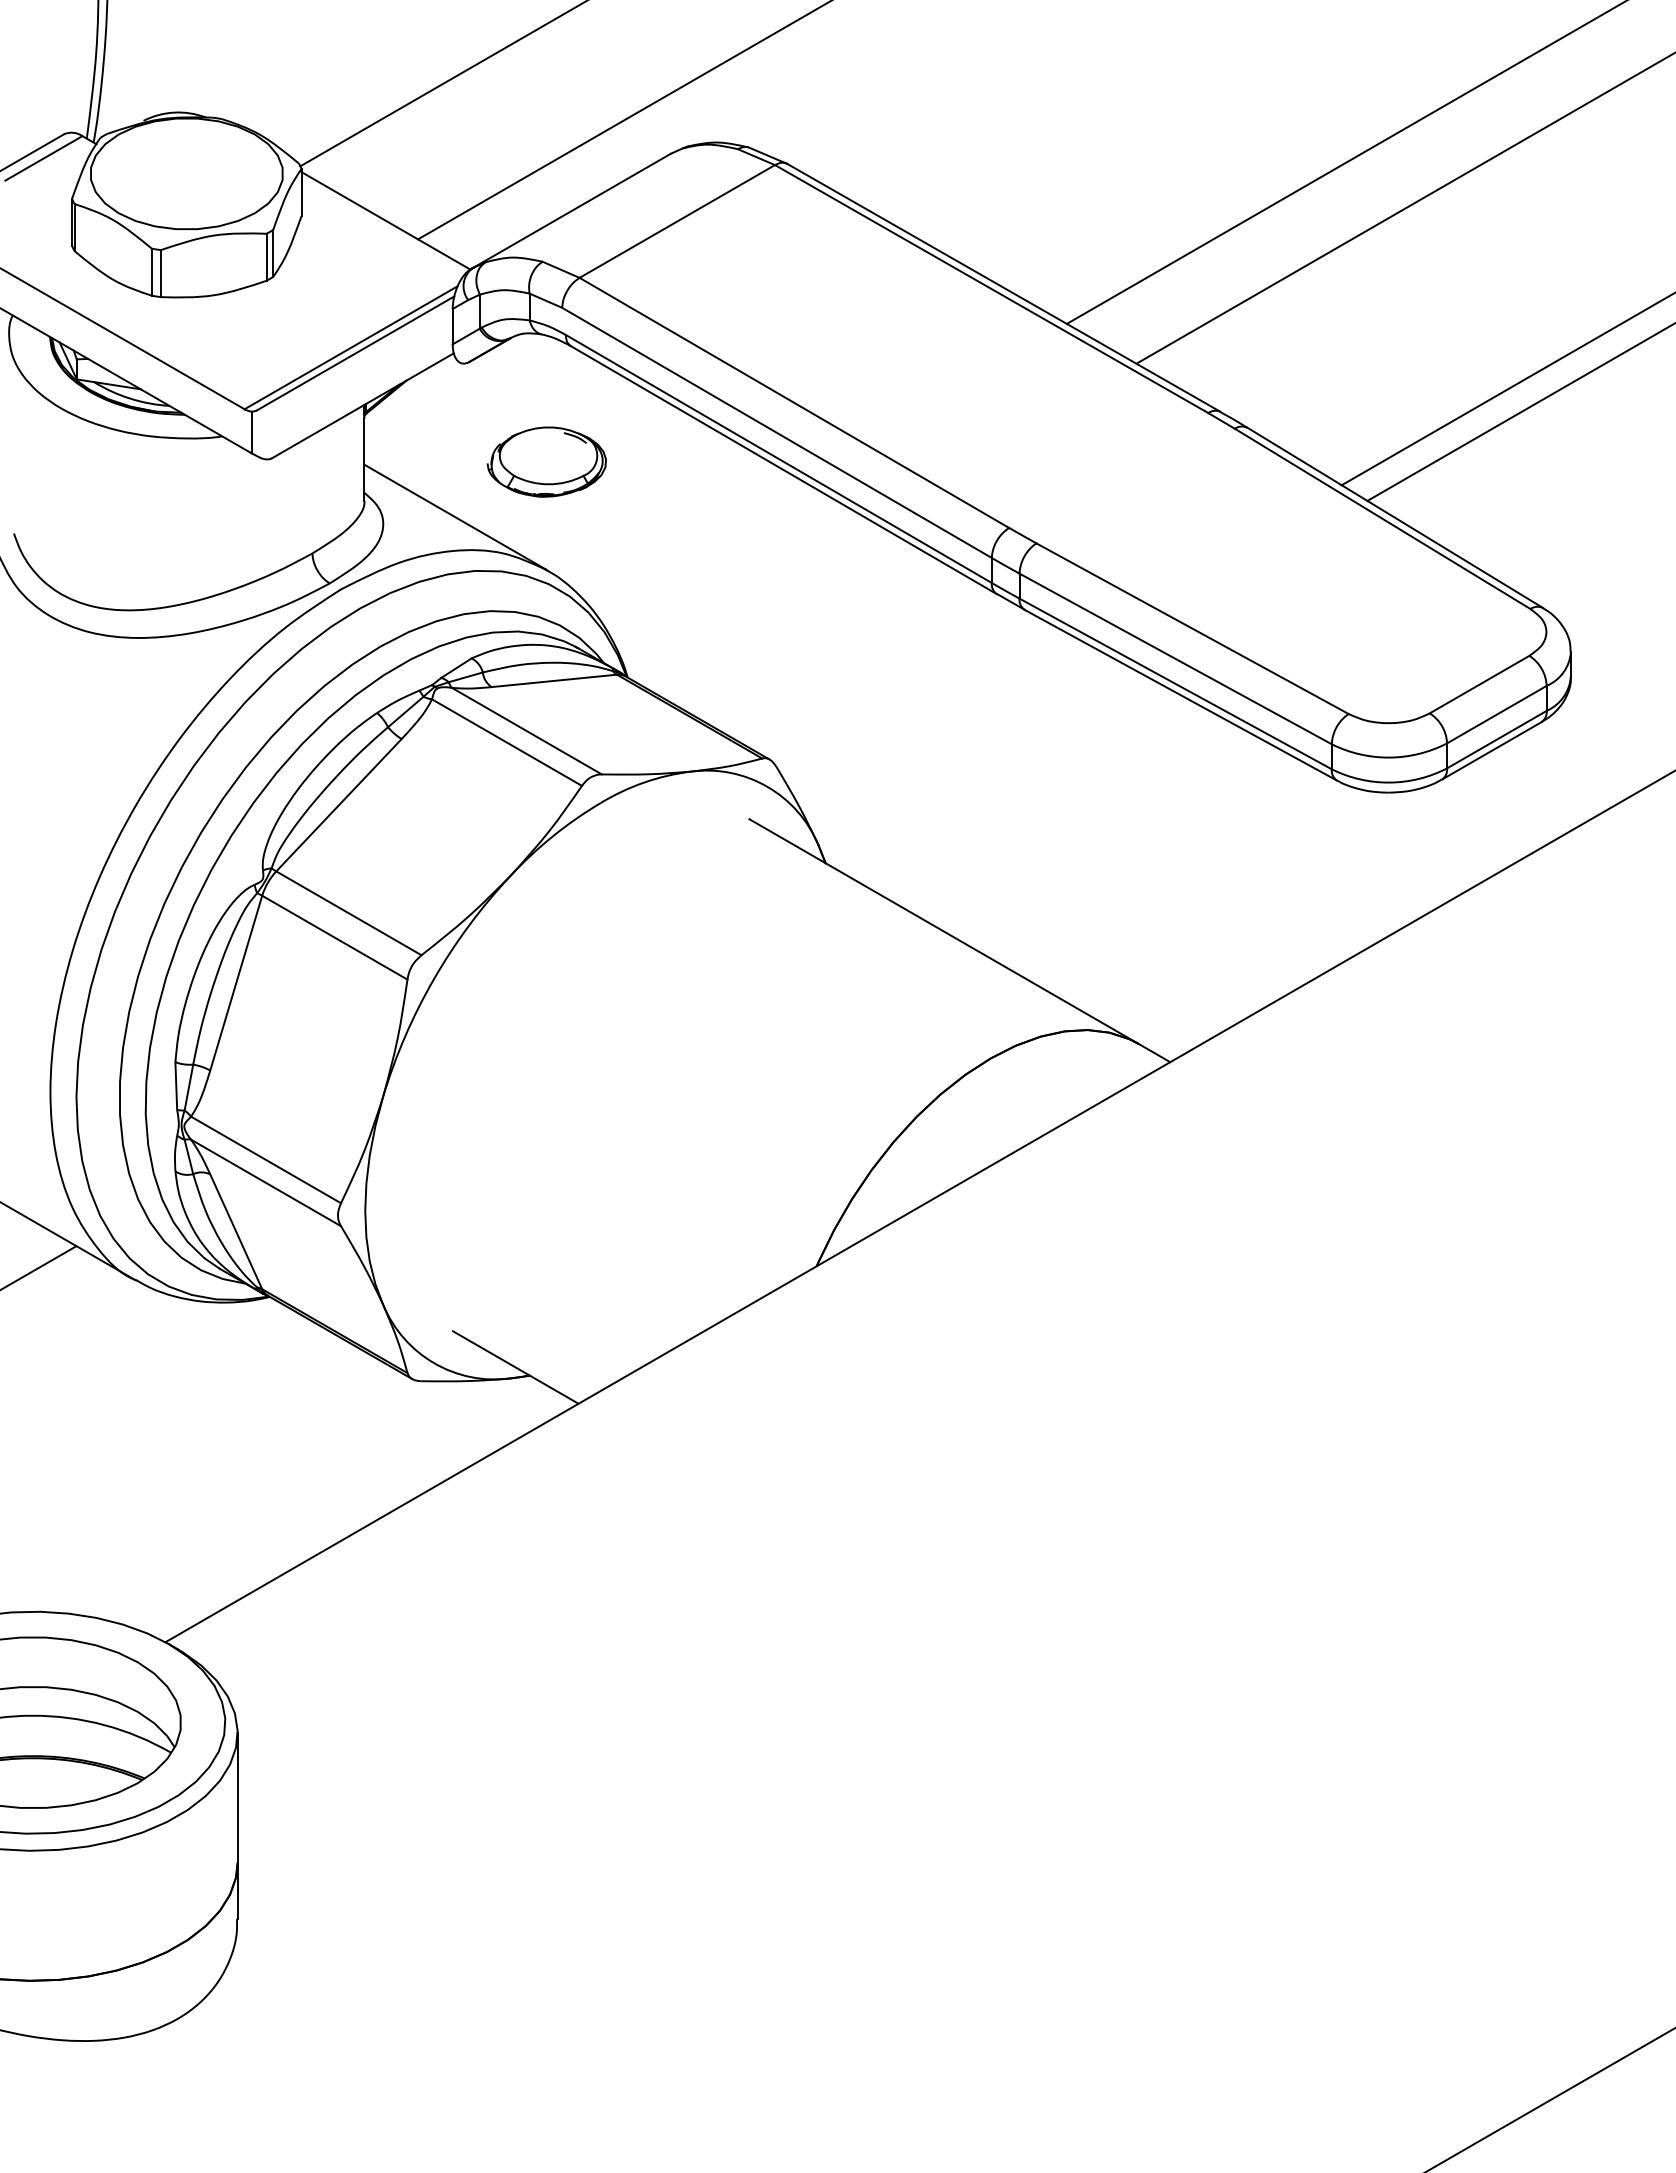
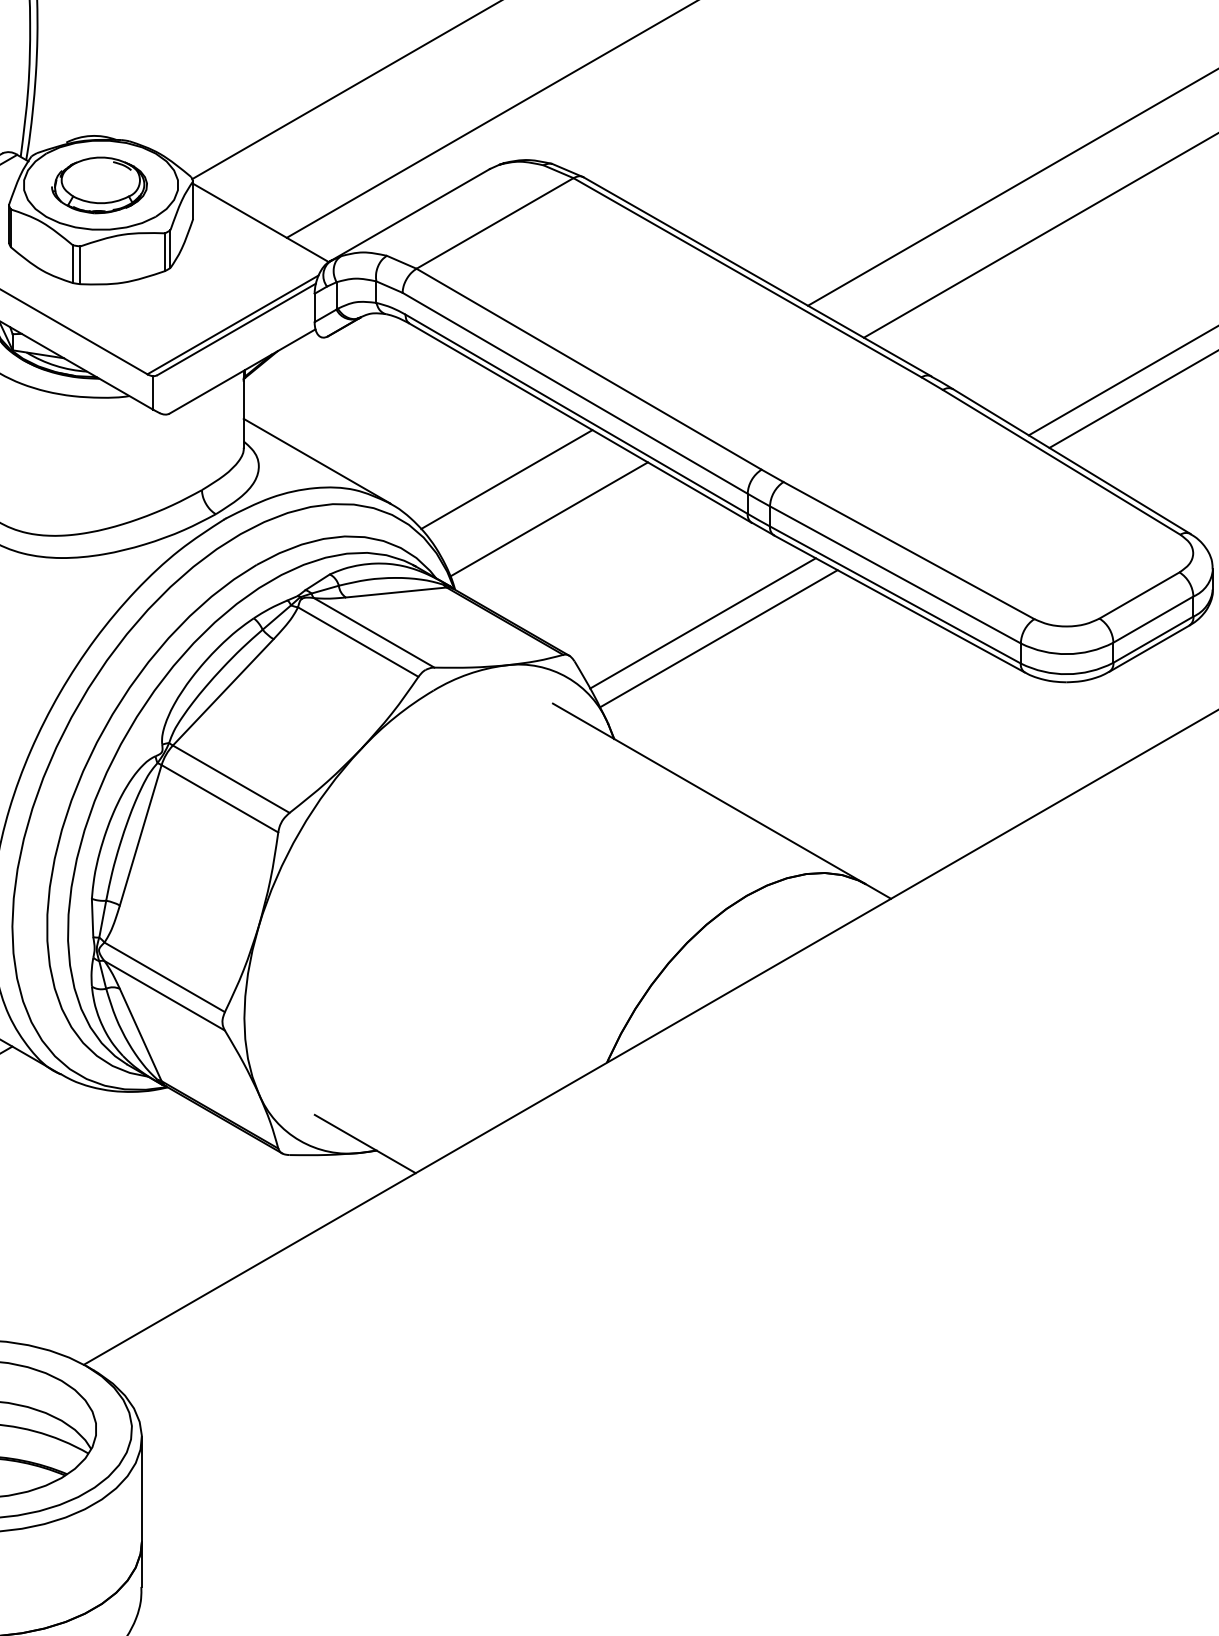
part: (546, 461) -> (99, 184), moved
line: (691, 539) -> (506, 478), added
line: (744, 589) -> (549, 519), added
line: (935, 719) -> (702, 623), added
line: (955, 738) -> (718, 638), added

